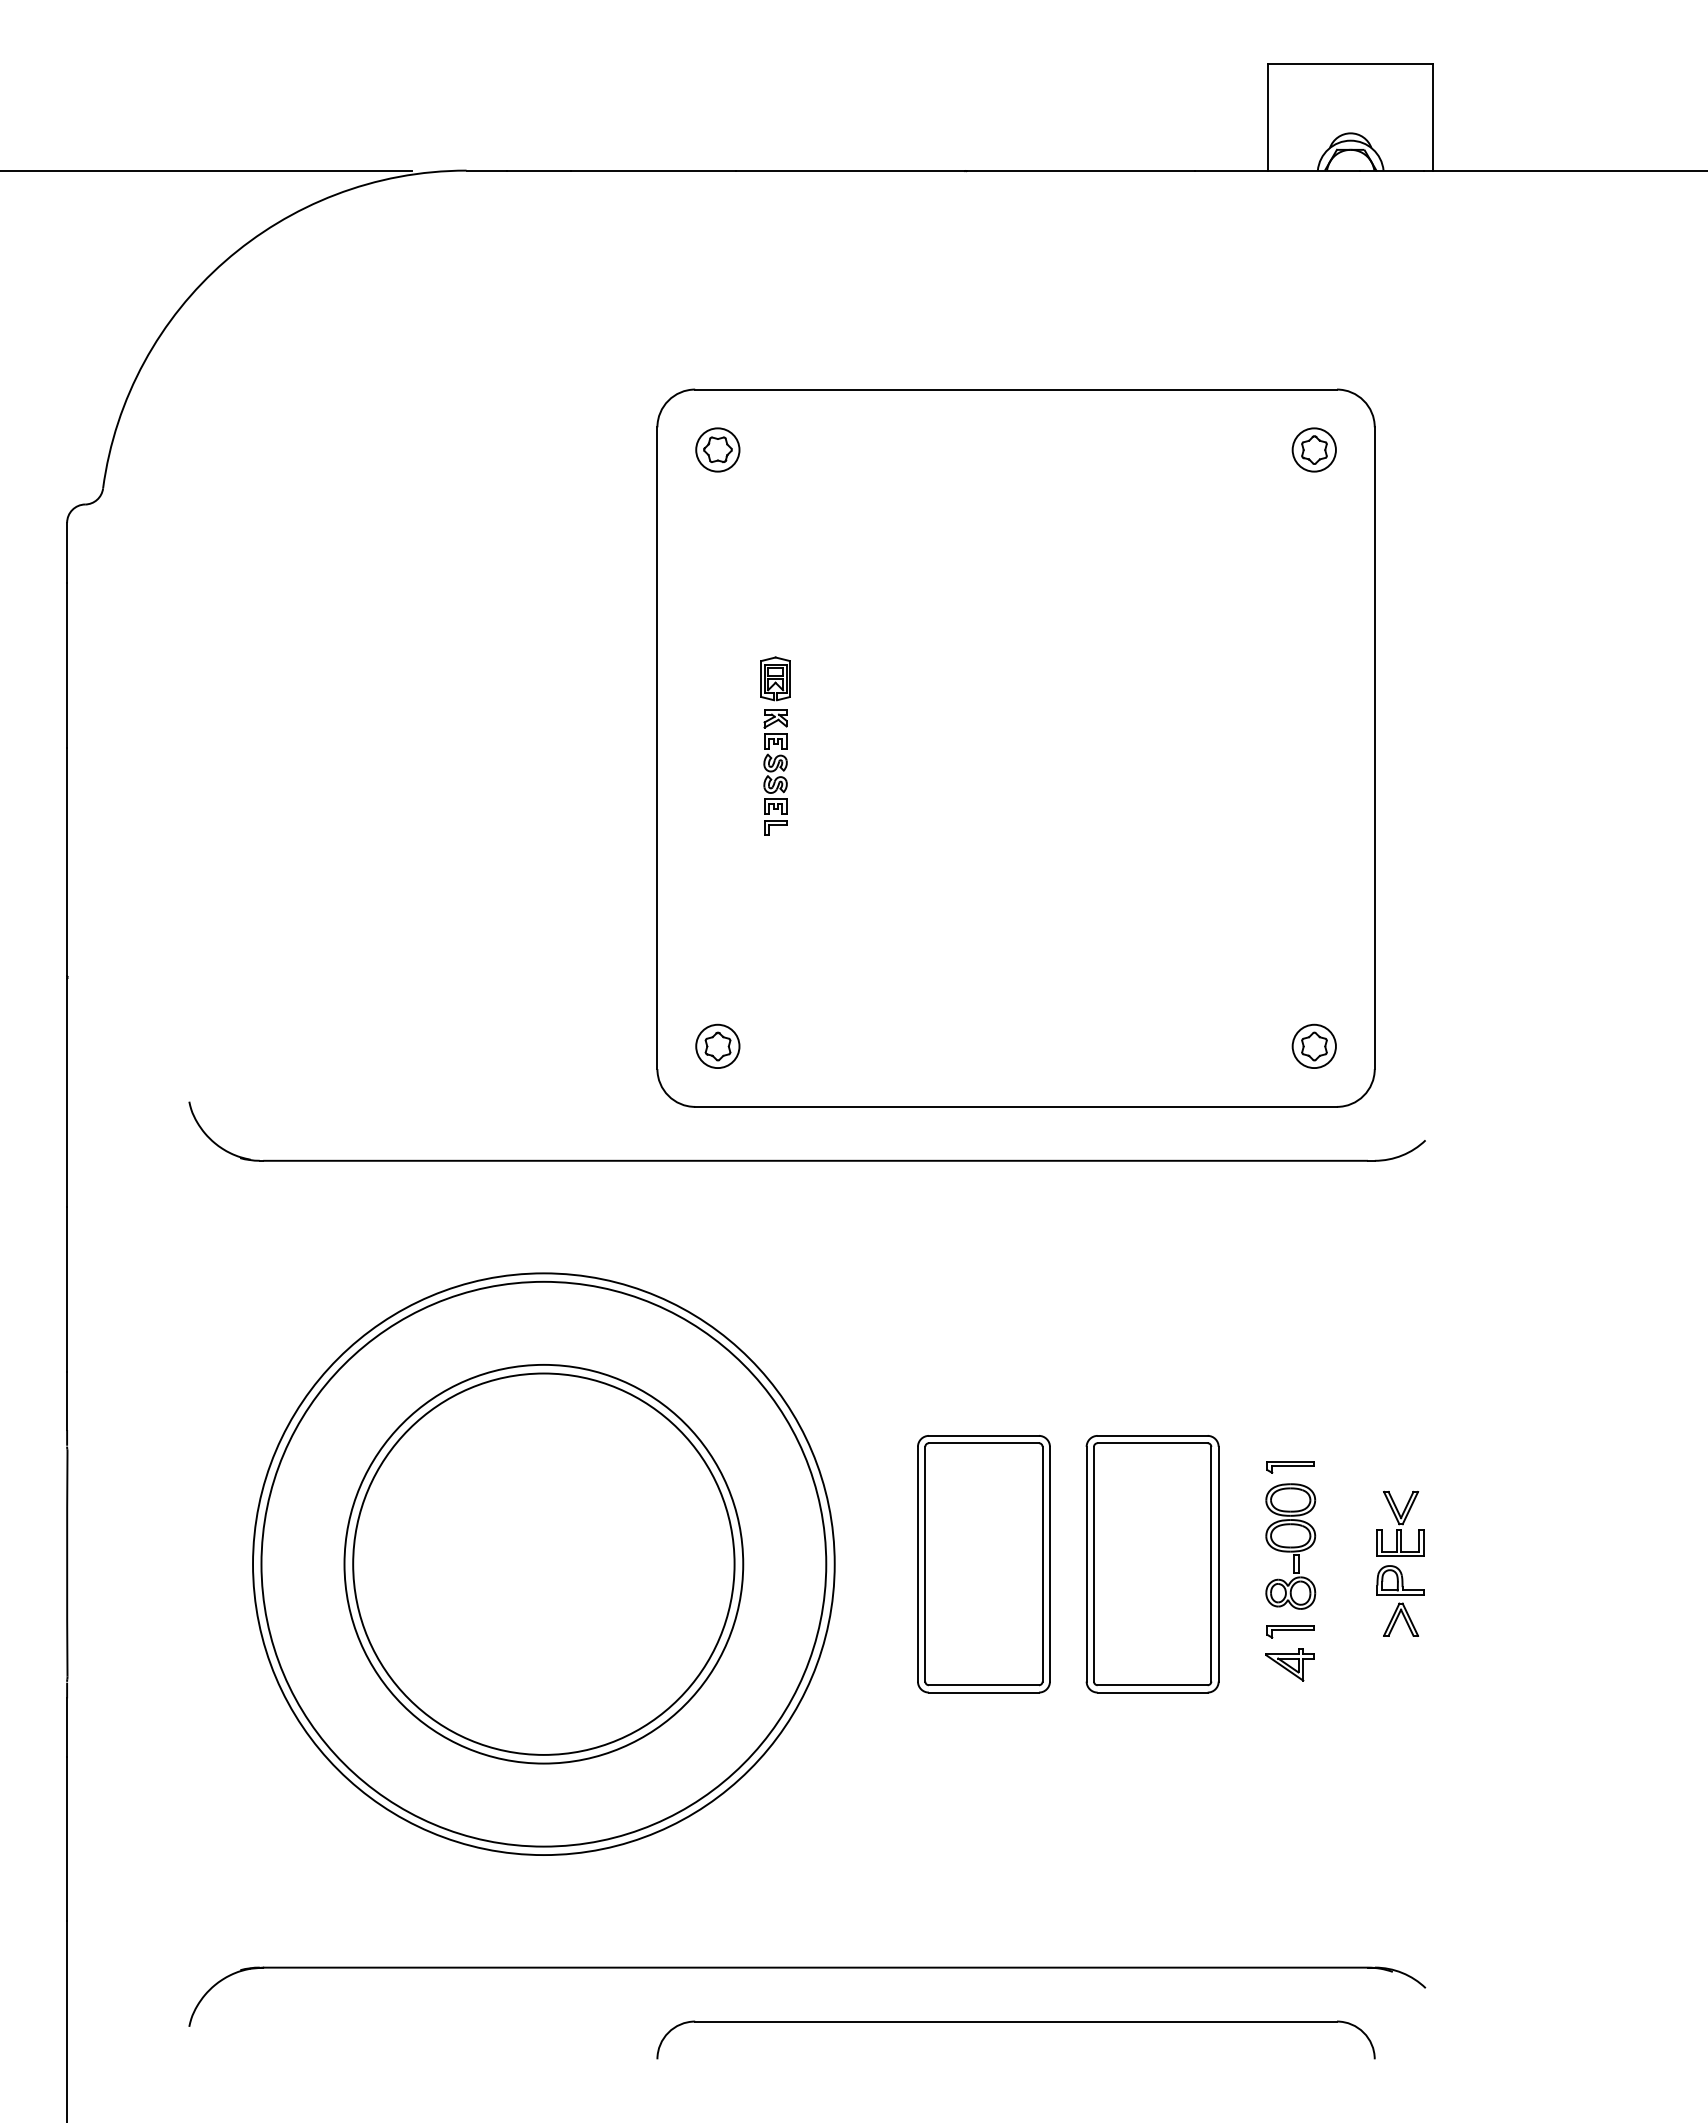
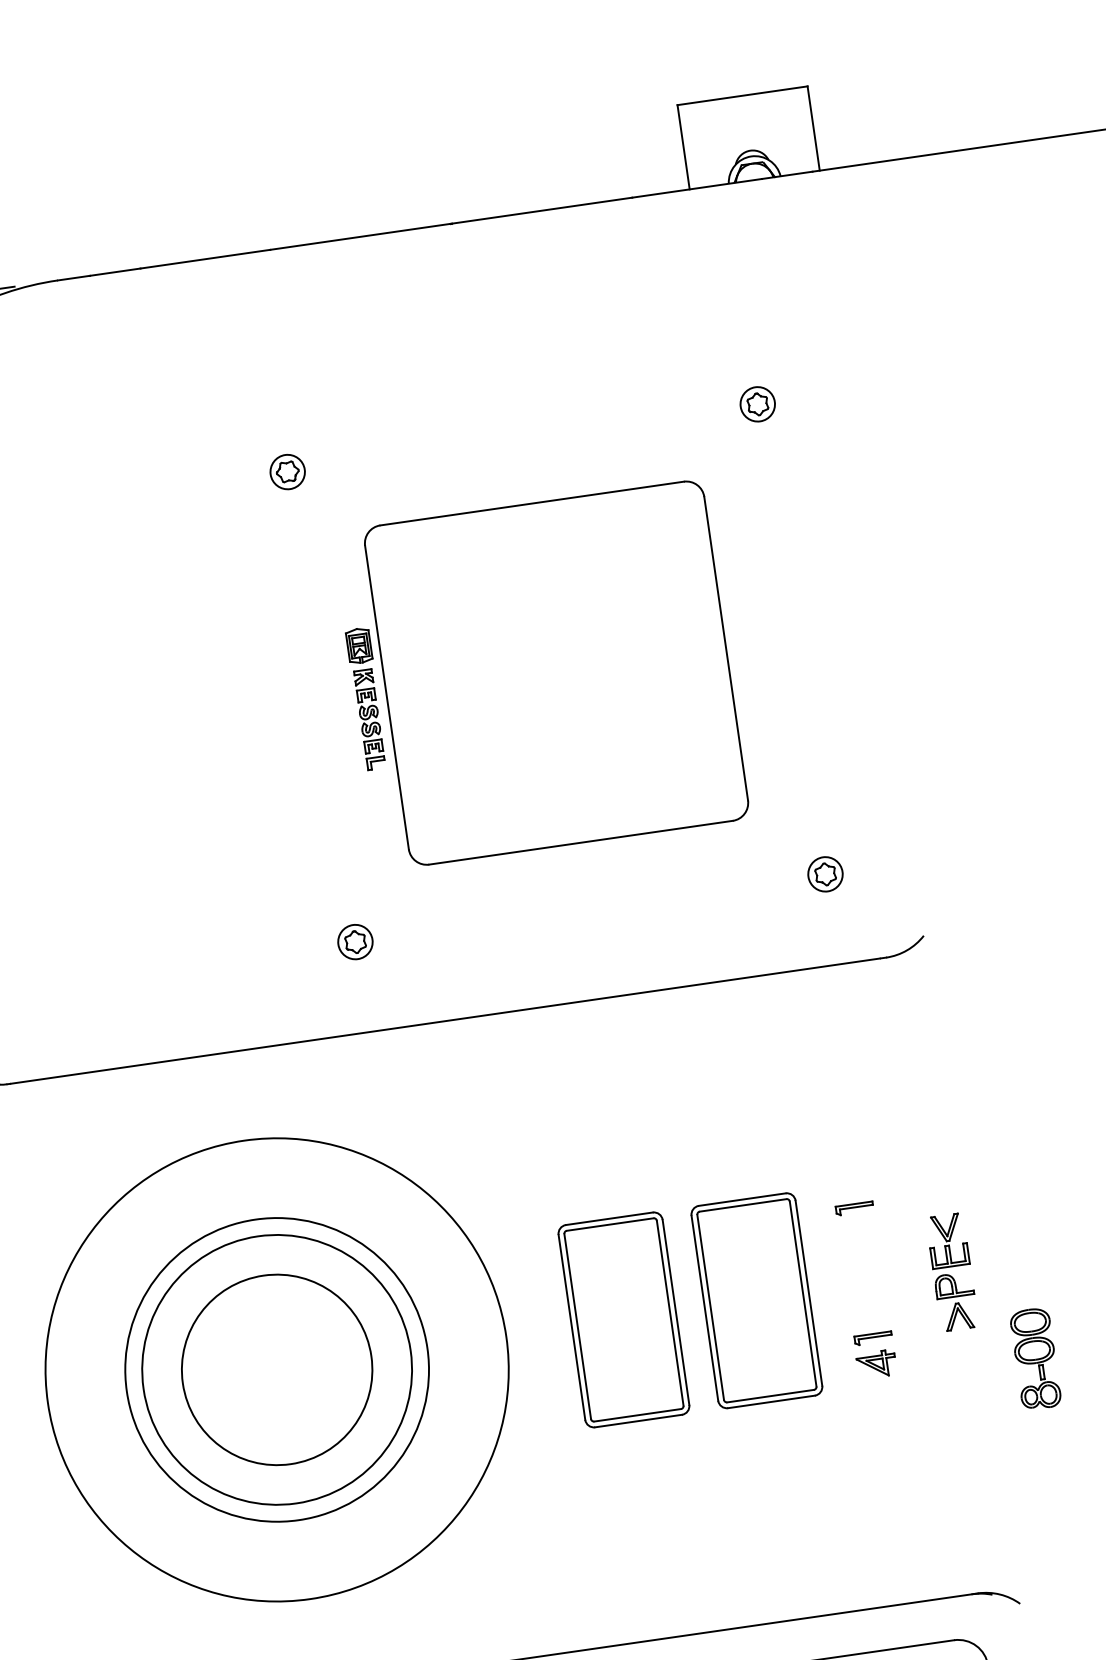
part: (1015, 747) -> (556, 672), size x0.6
part: (1290, 1546) -> (1035, 1358), moved
circle: (543, 1563) -> (276, 1369), size x0.6
circle: (543, 1563) -> (276, 1369), size x0.6

